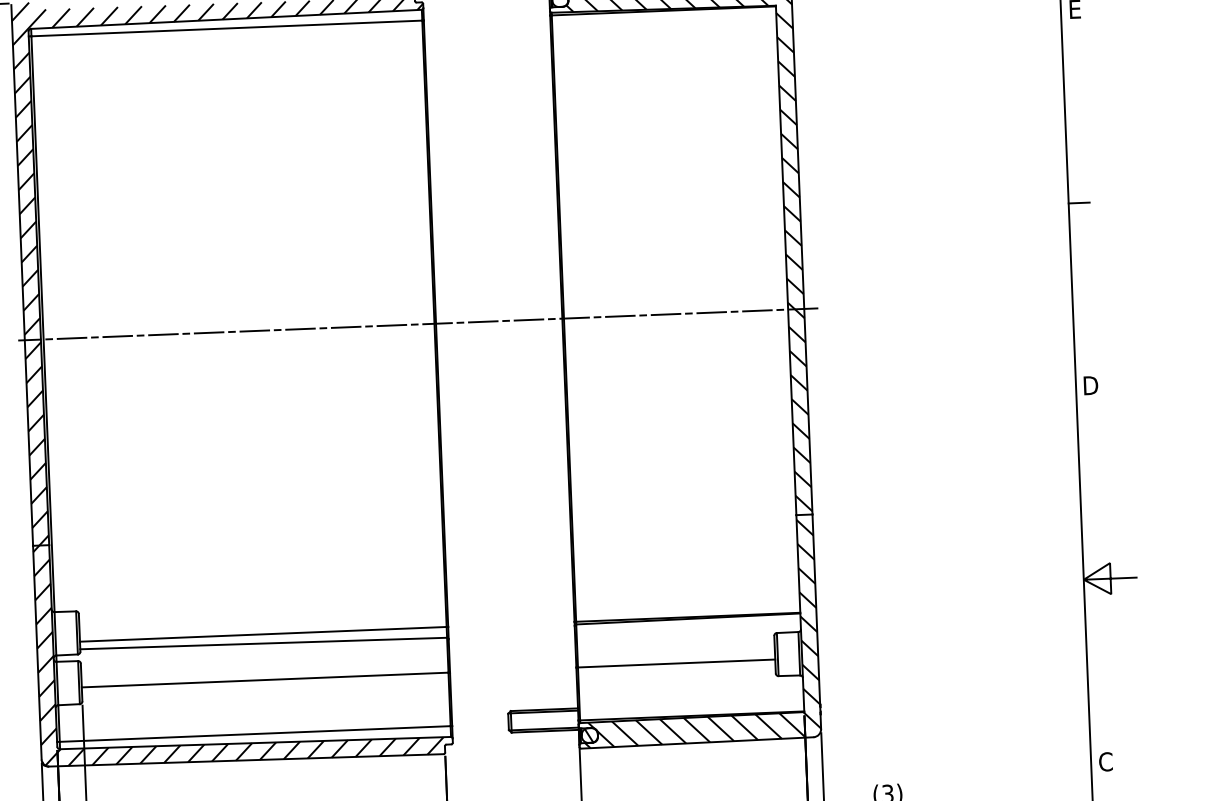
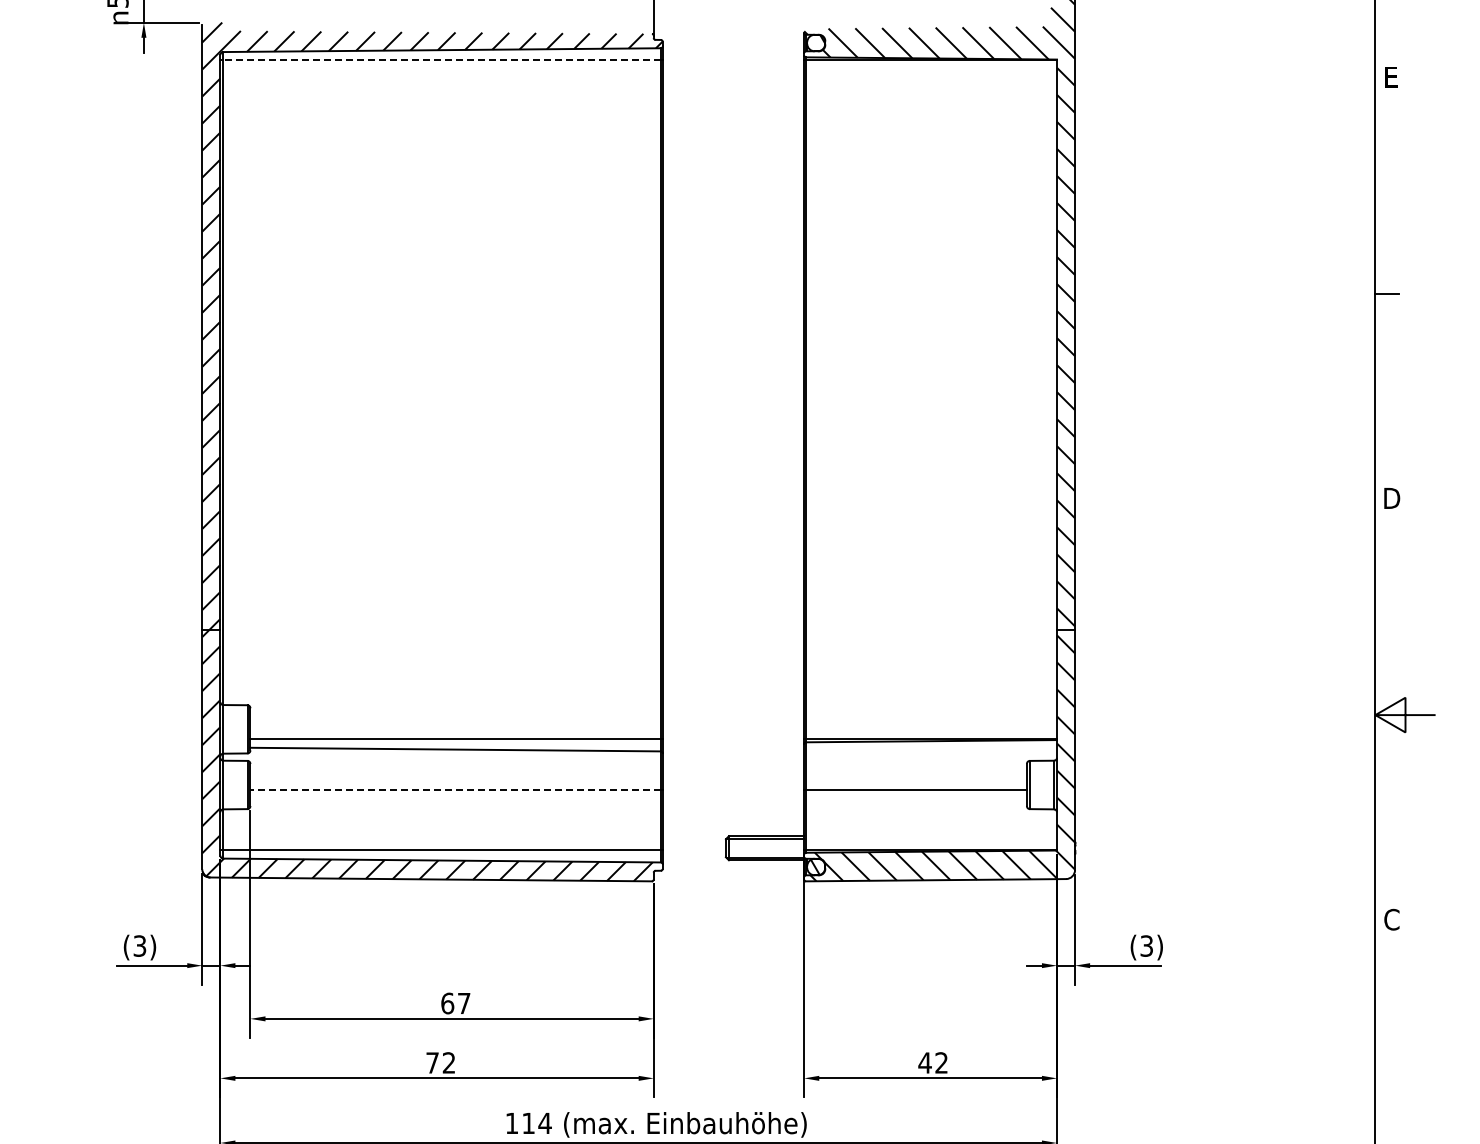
line: (227, 28) -> (442, 60), solid -> dashed
line: (417, 324) -> (642, 399), removed
line: (264, 680) -> (455, 790), solid -> dashed

